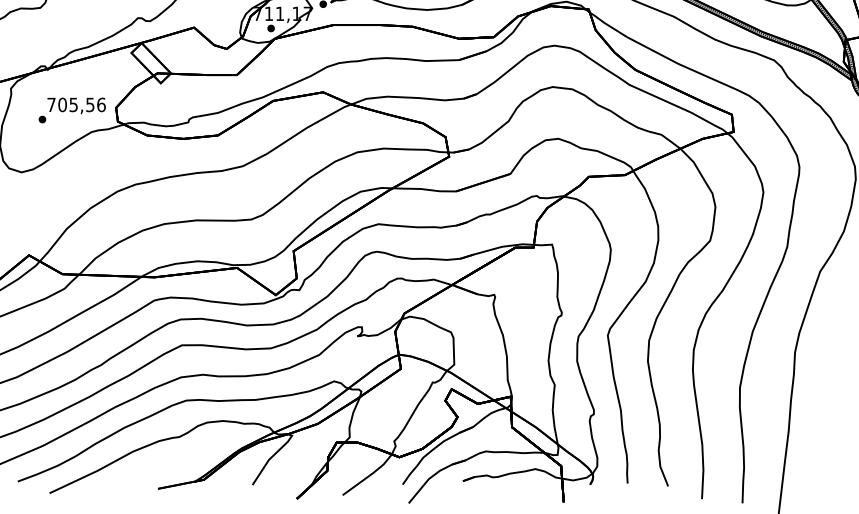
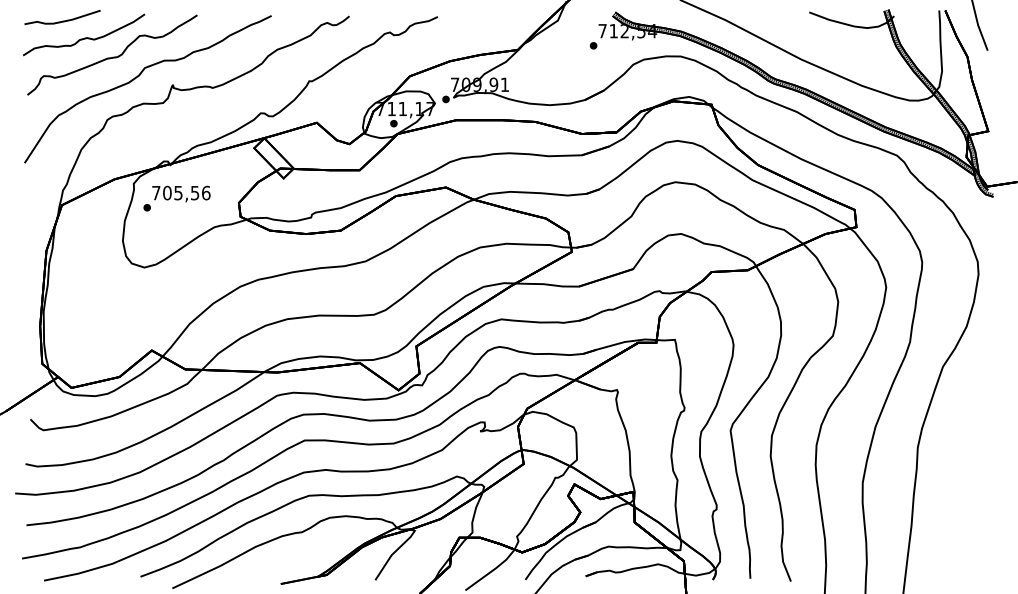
text: (71, 110) -> (176, 198), moved

